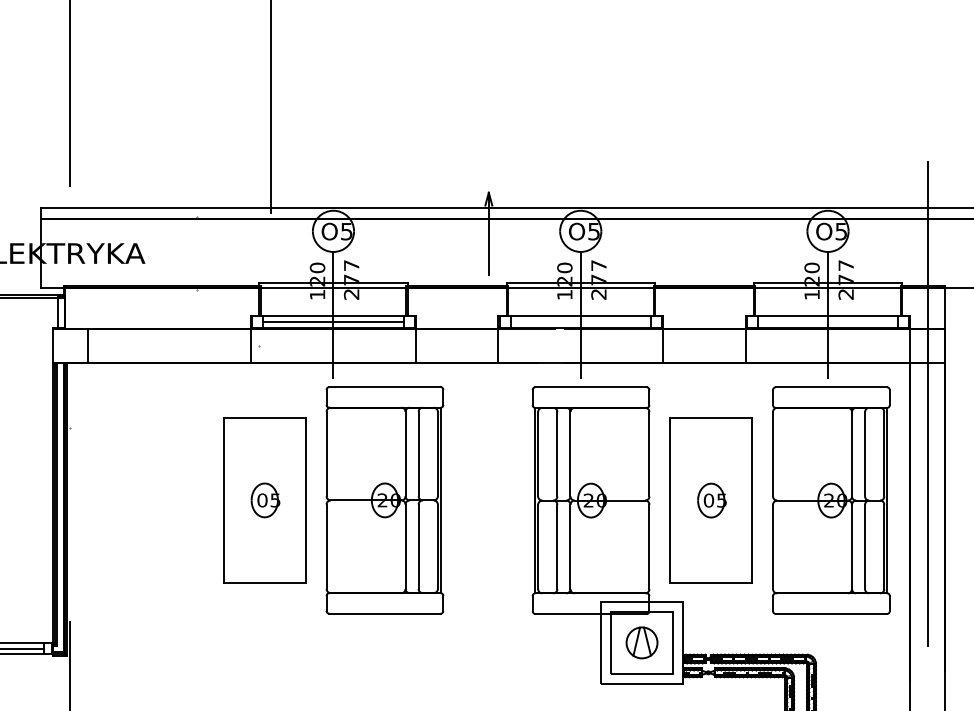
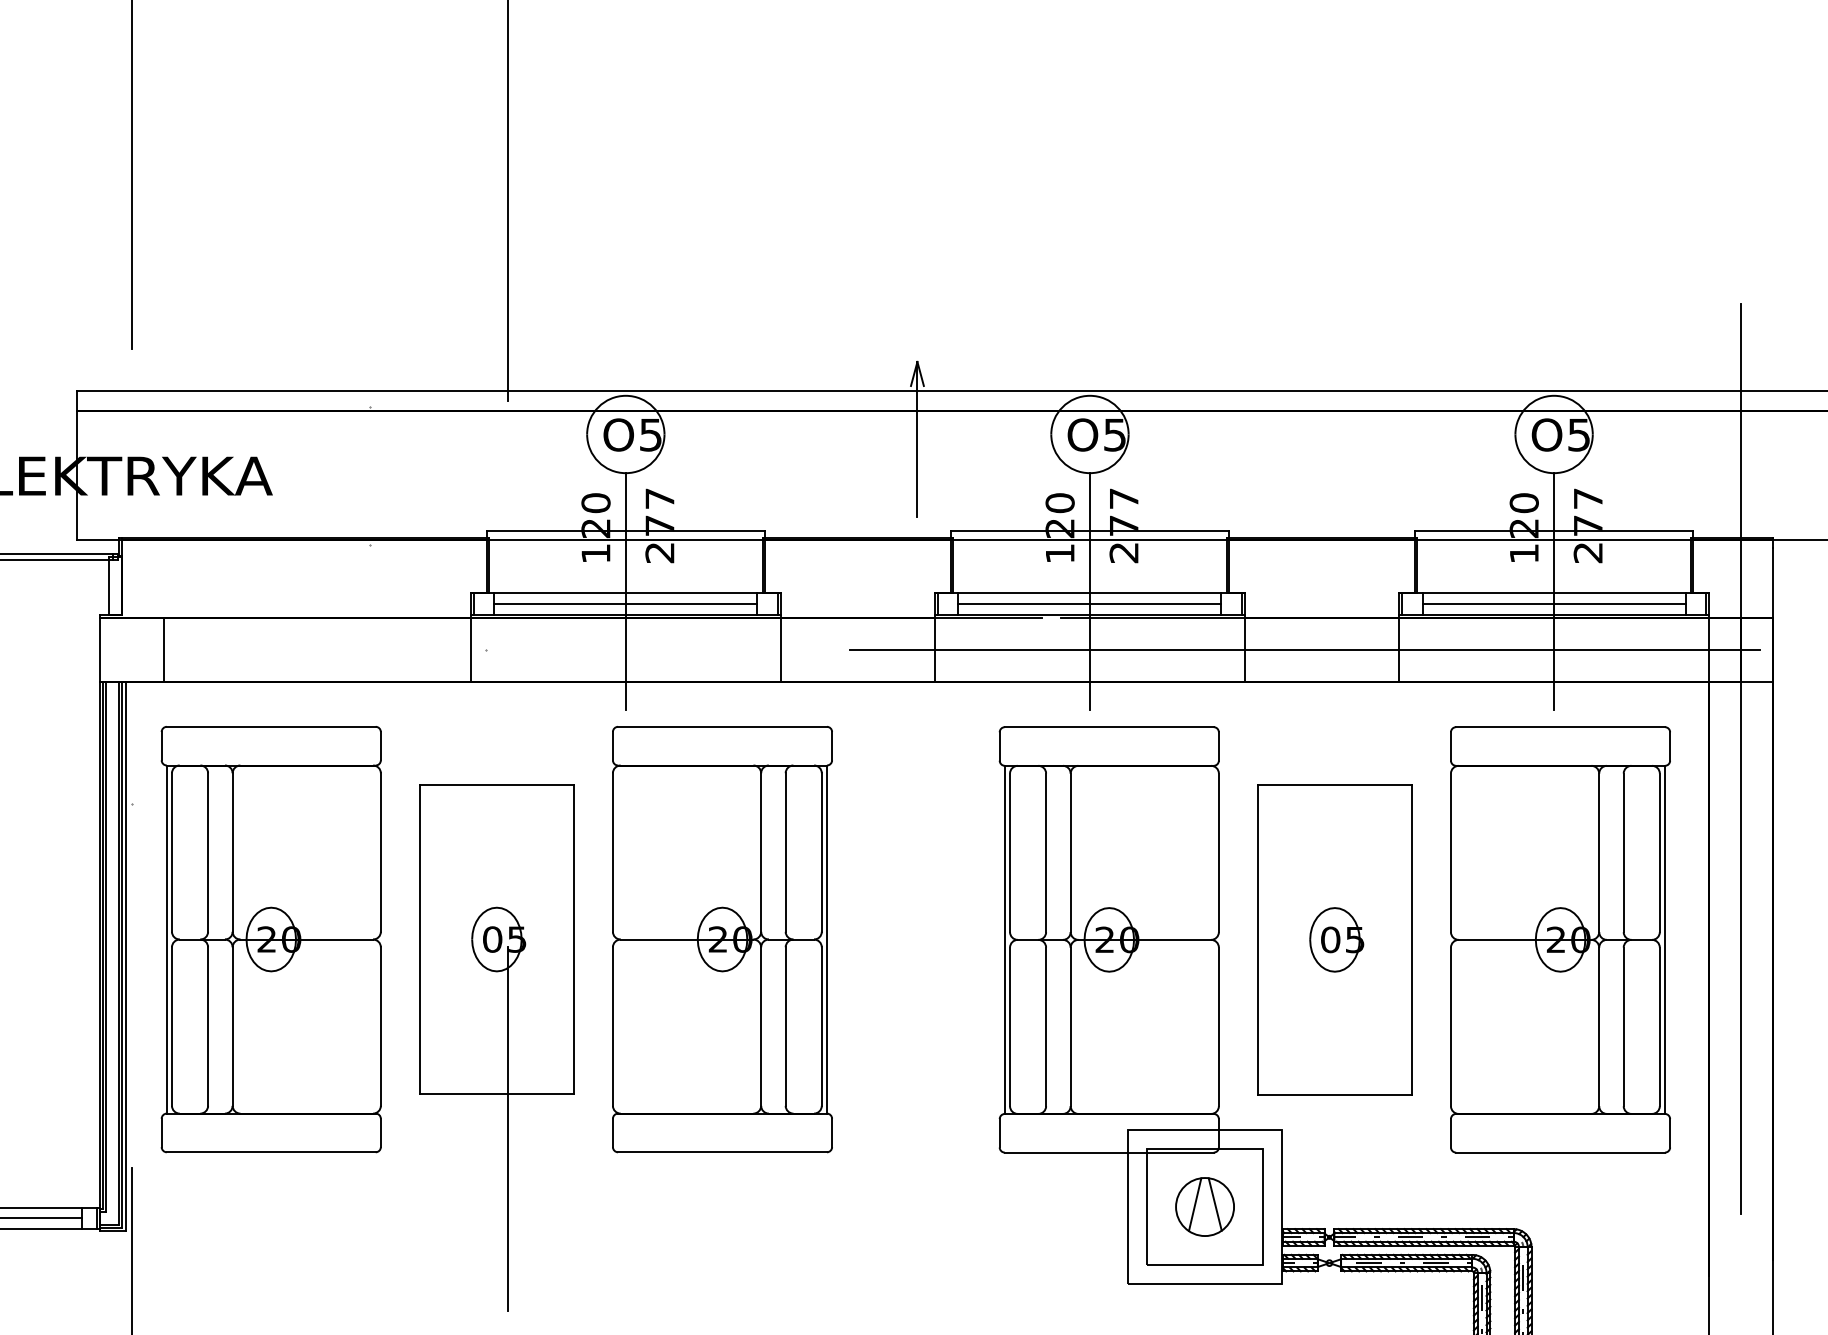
line: (580, 321) -> (1089, 603), added
line: (827, 321) -> (1553, 603), added
line: (695, 346) -> (1305, 650), added
part: (144, 500) -> (271, 939), added
line: (270, 601) -> (507, 1129), added

